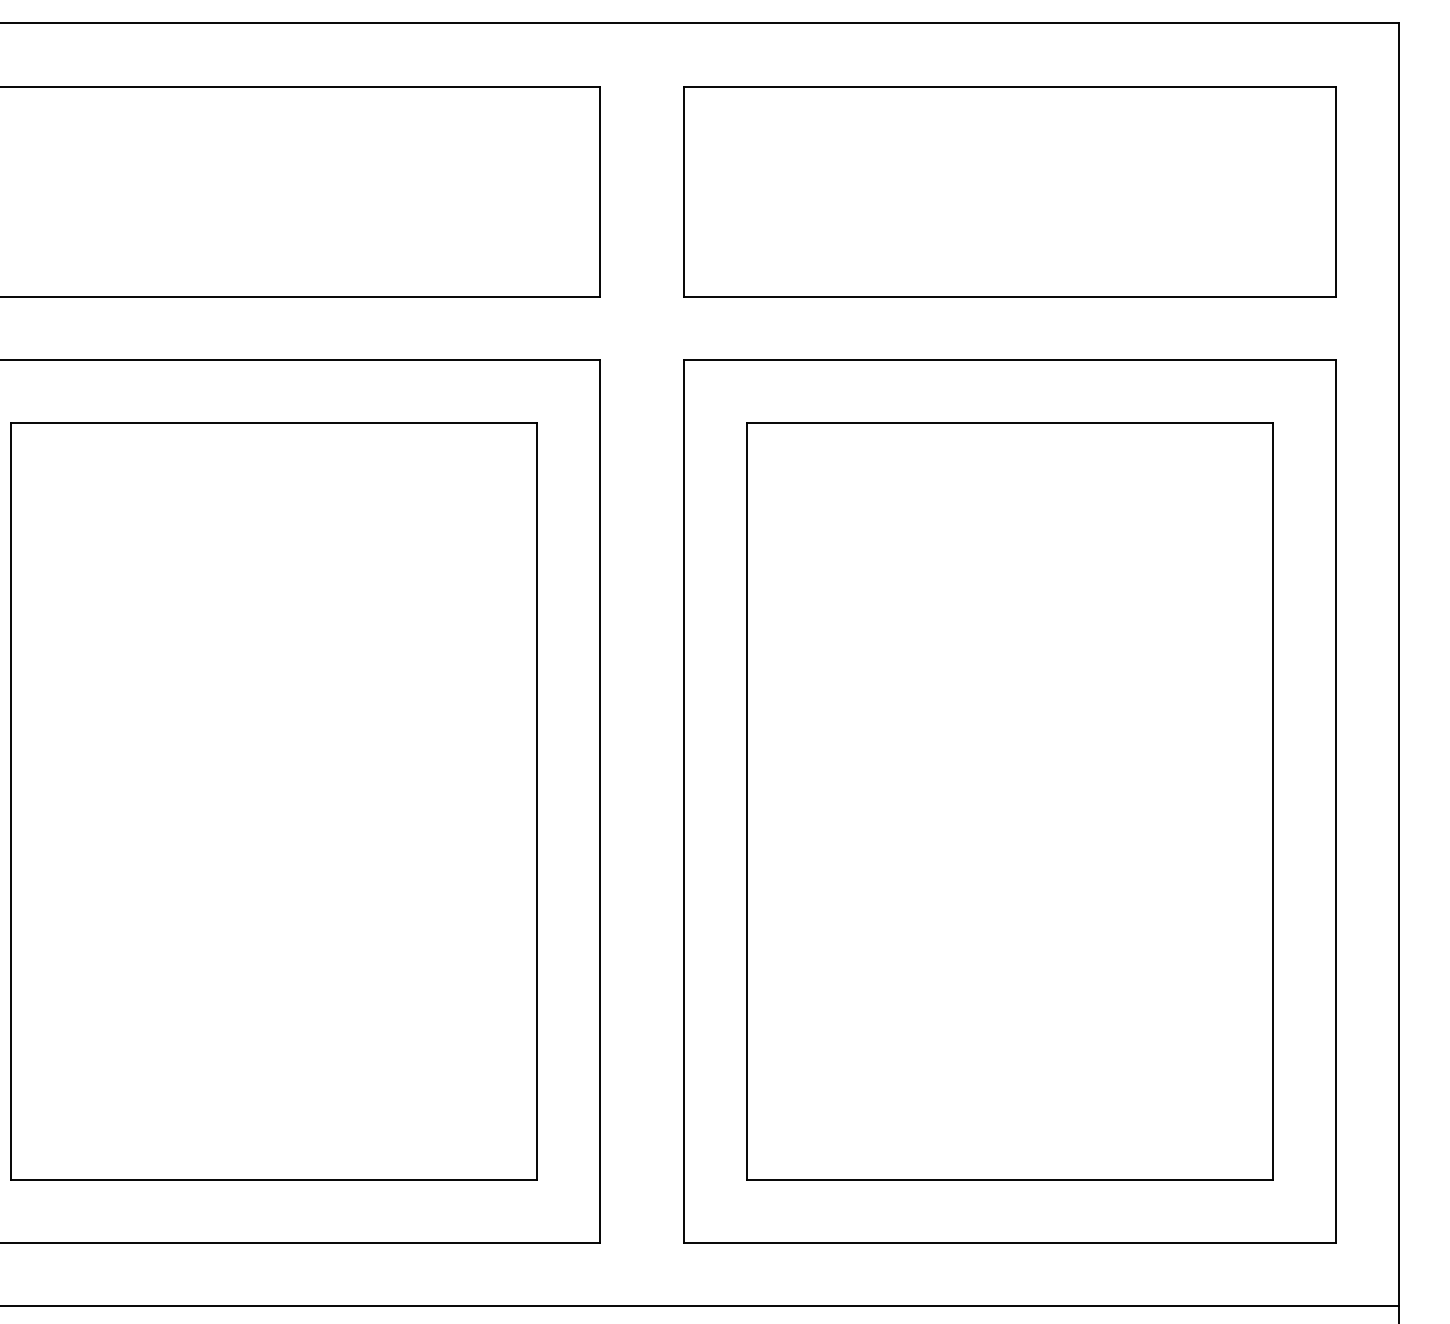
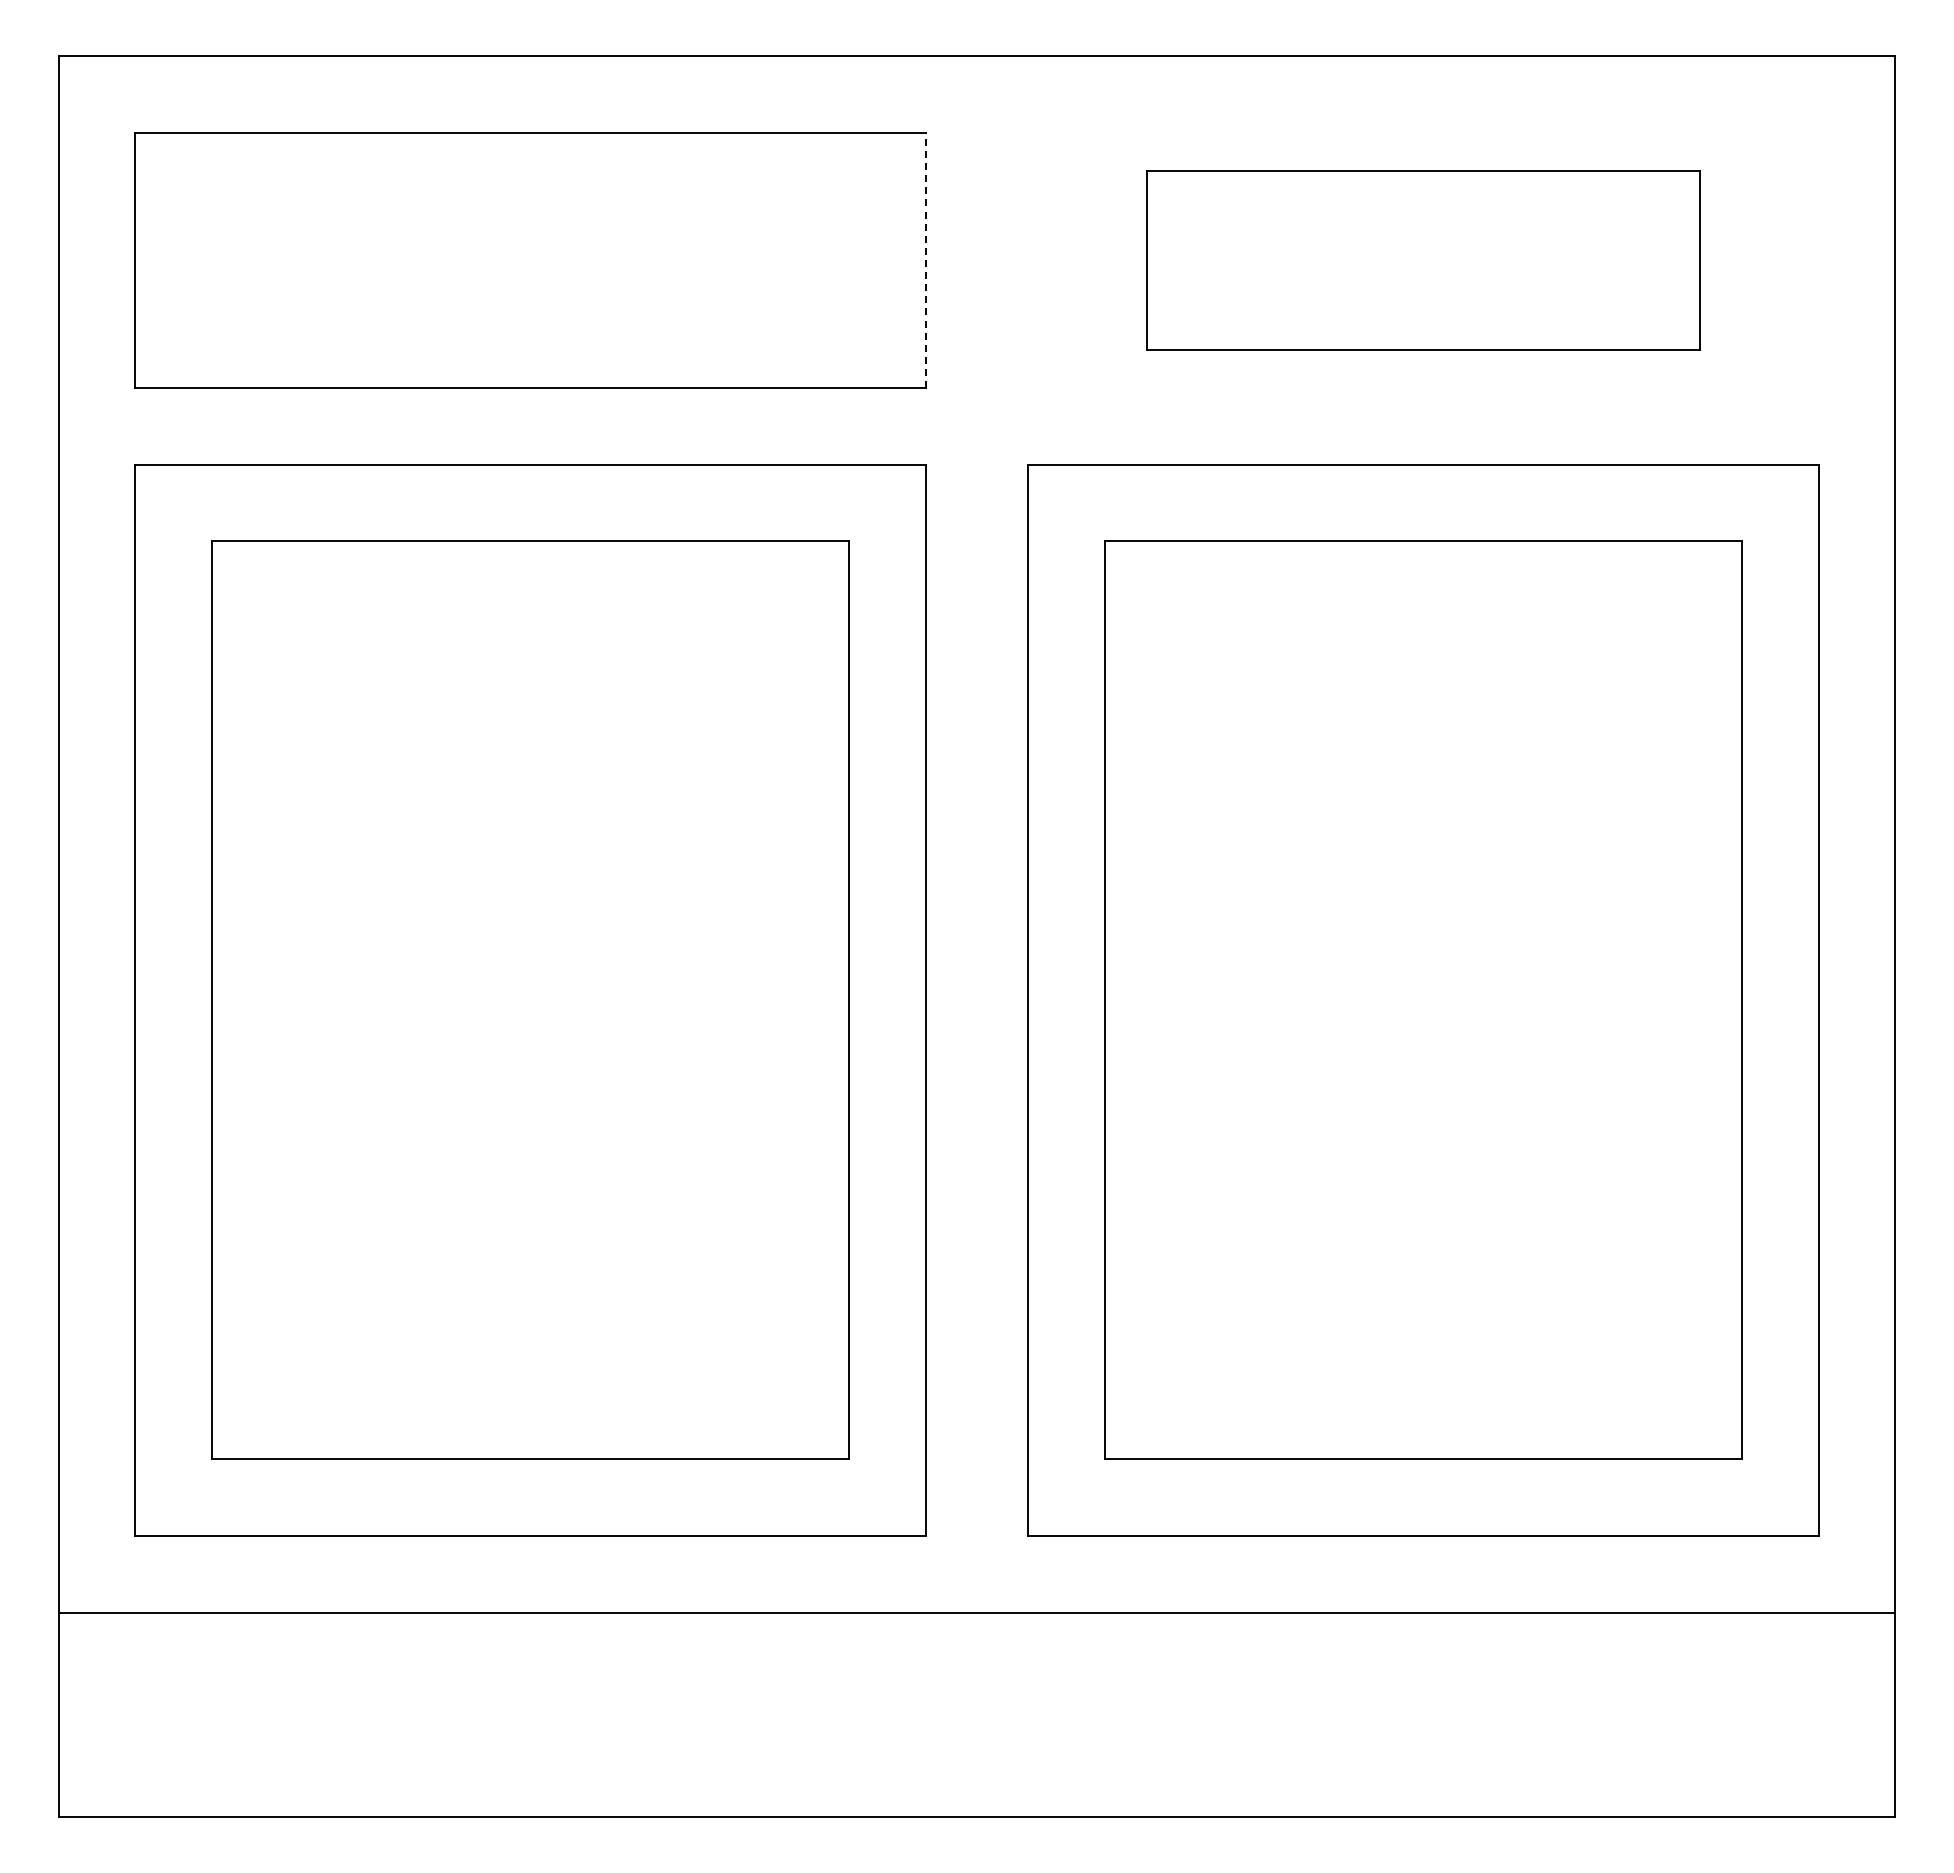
line: (599, 191) -> (925, 260), solid -> dashed
part: (1009, 191) -> (1423, 260), size x0.7

